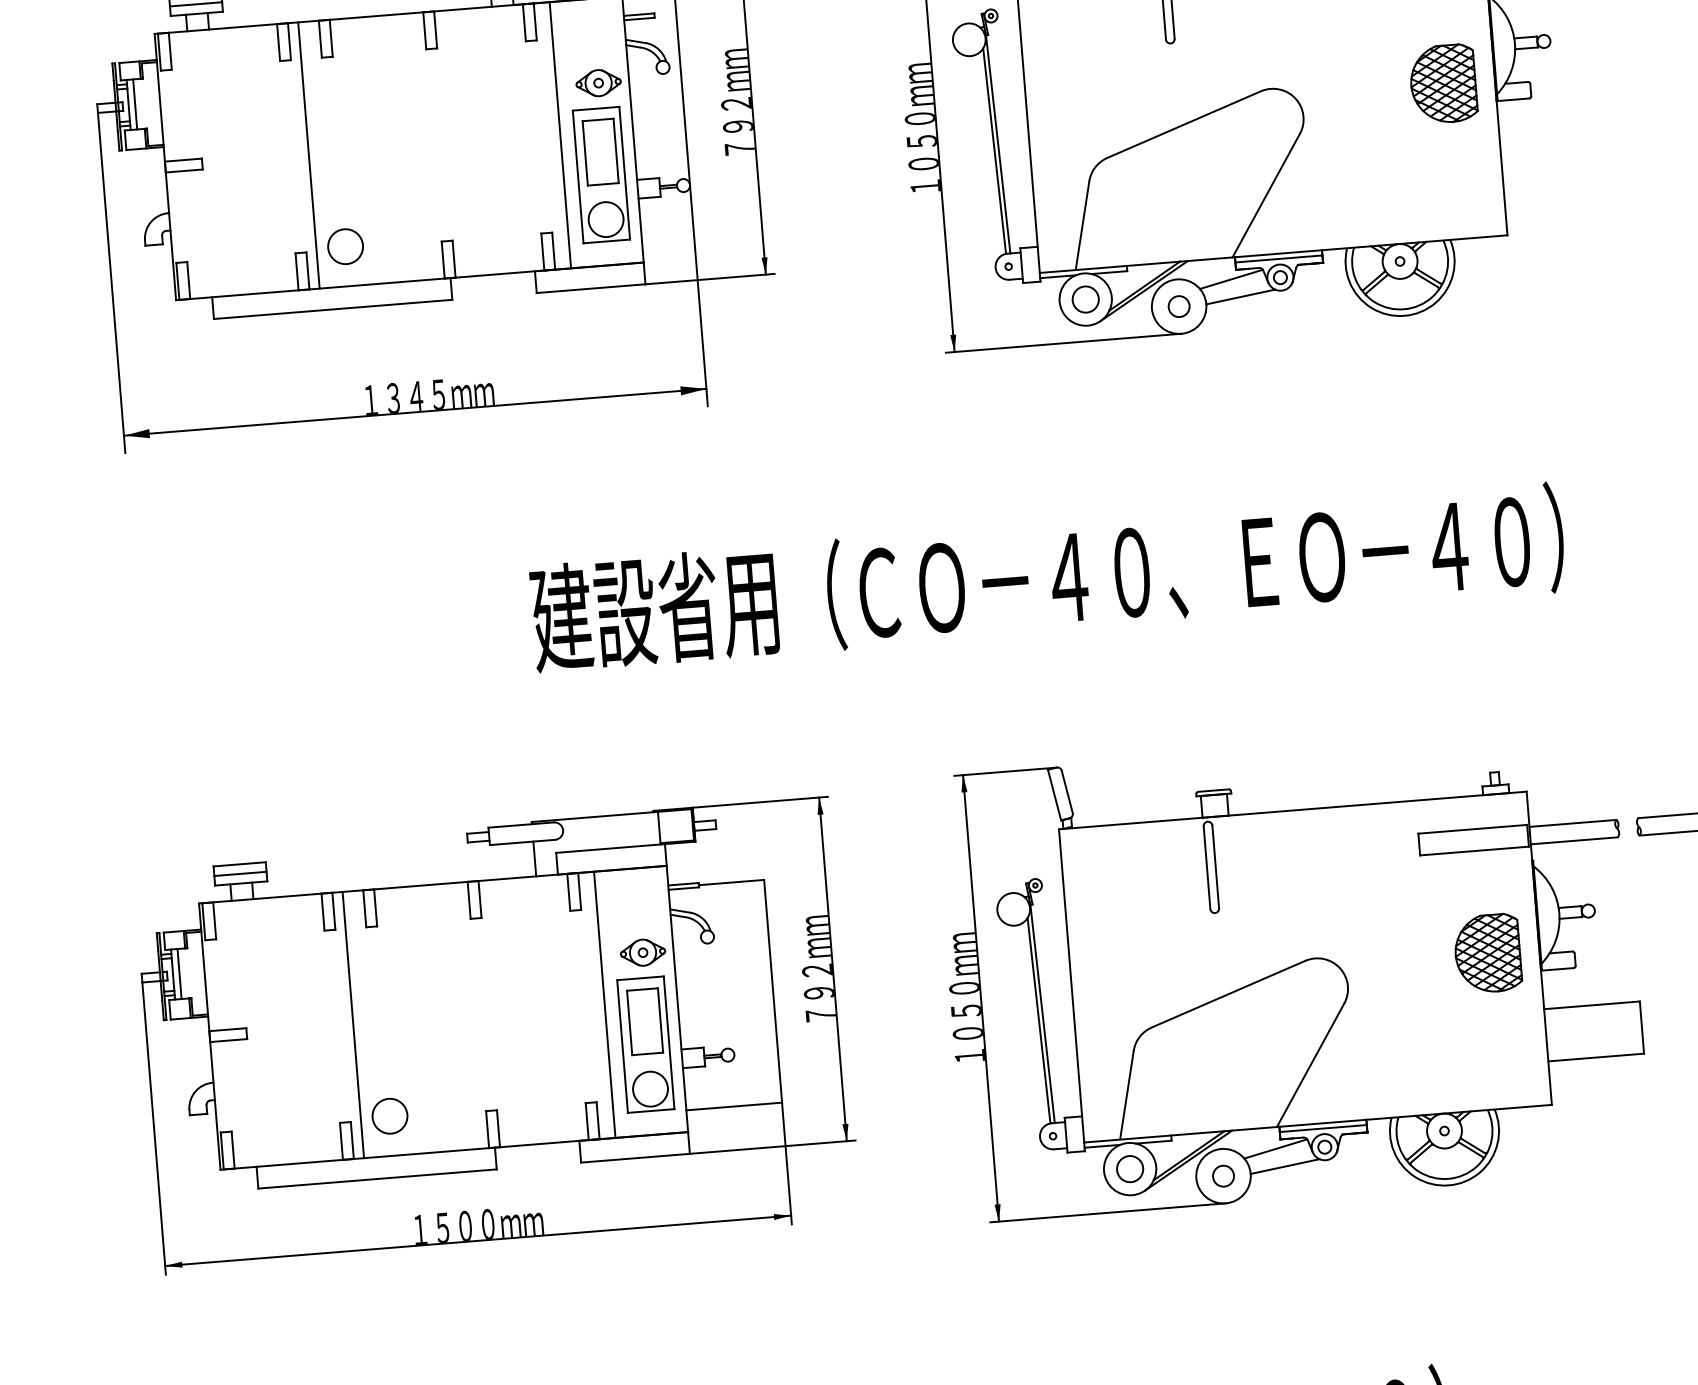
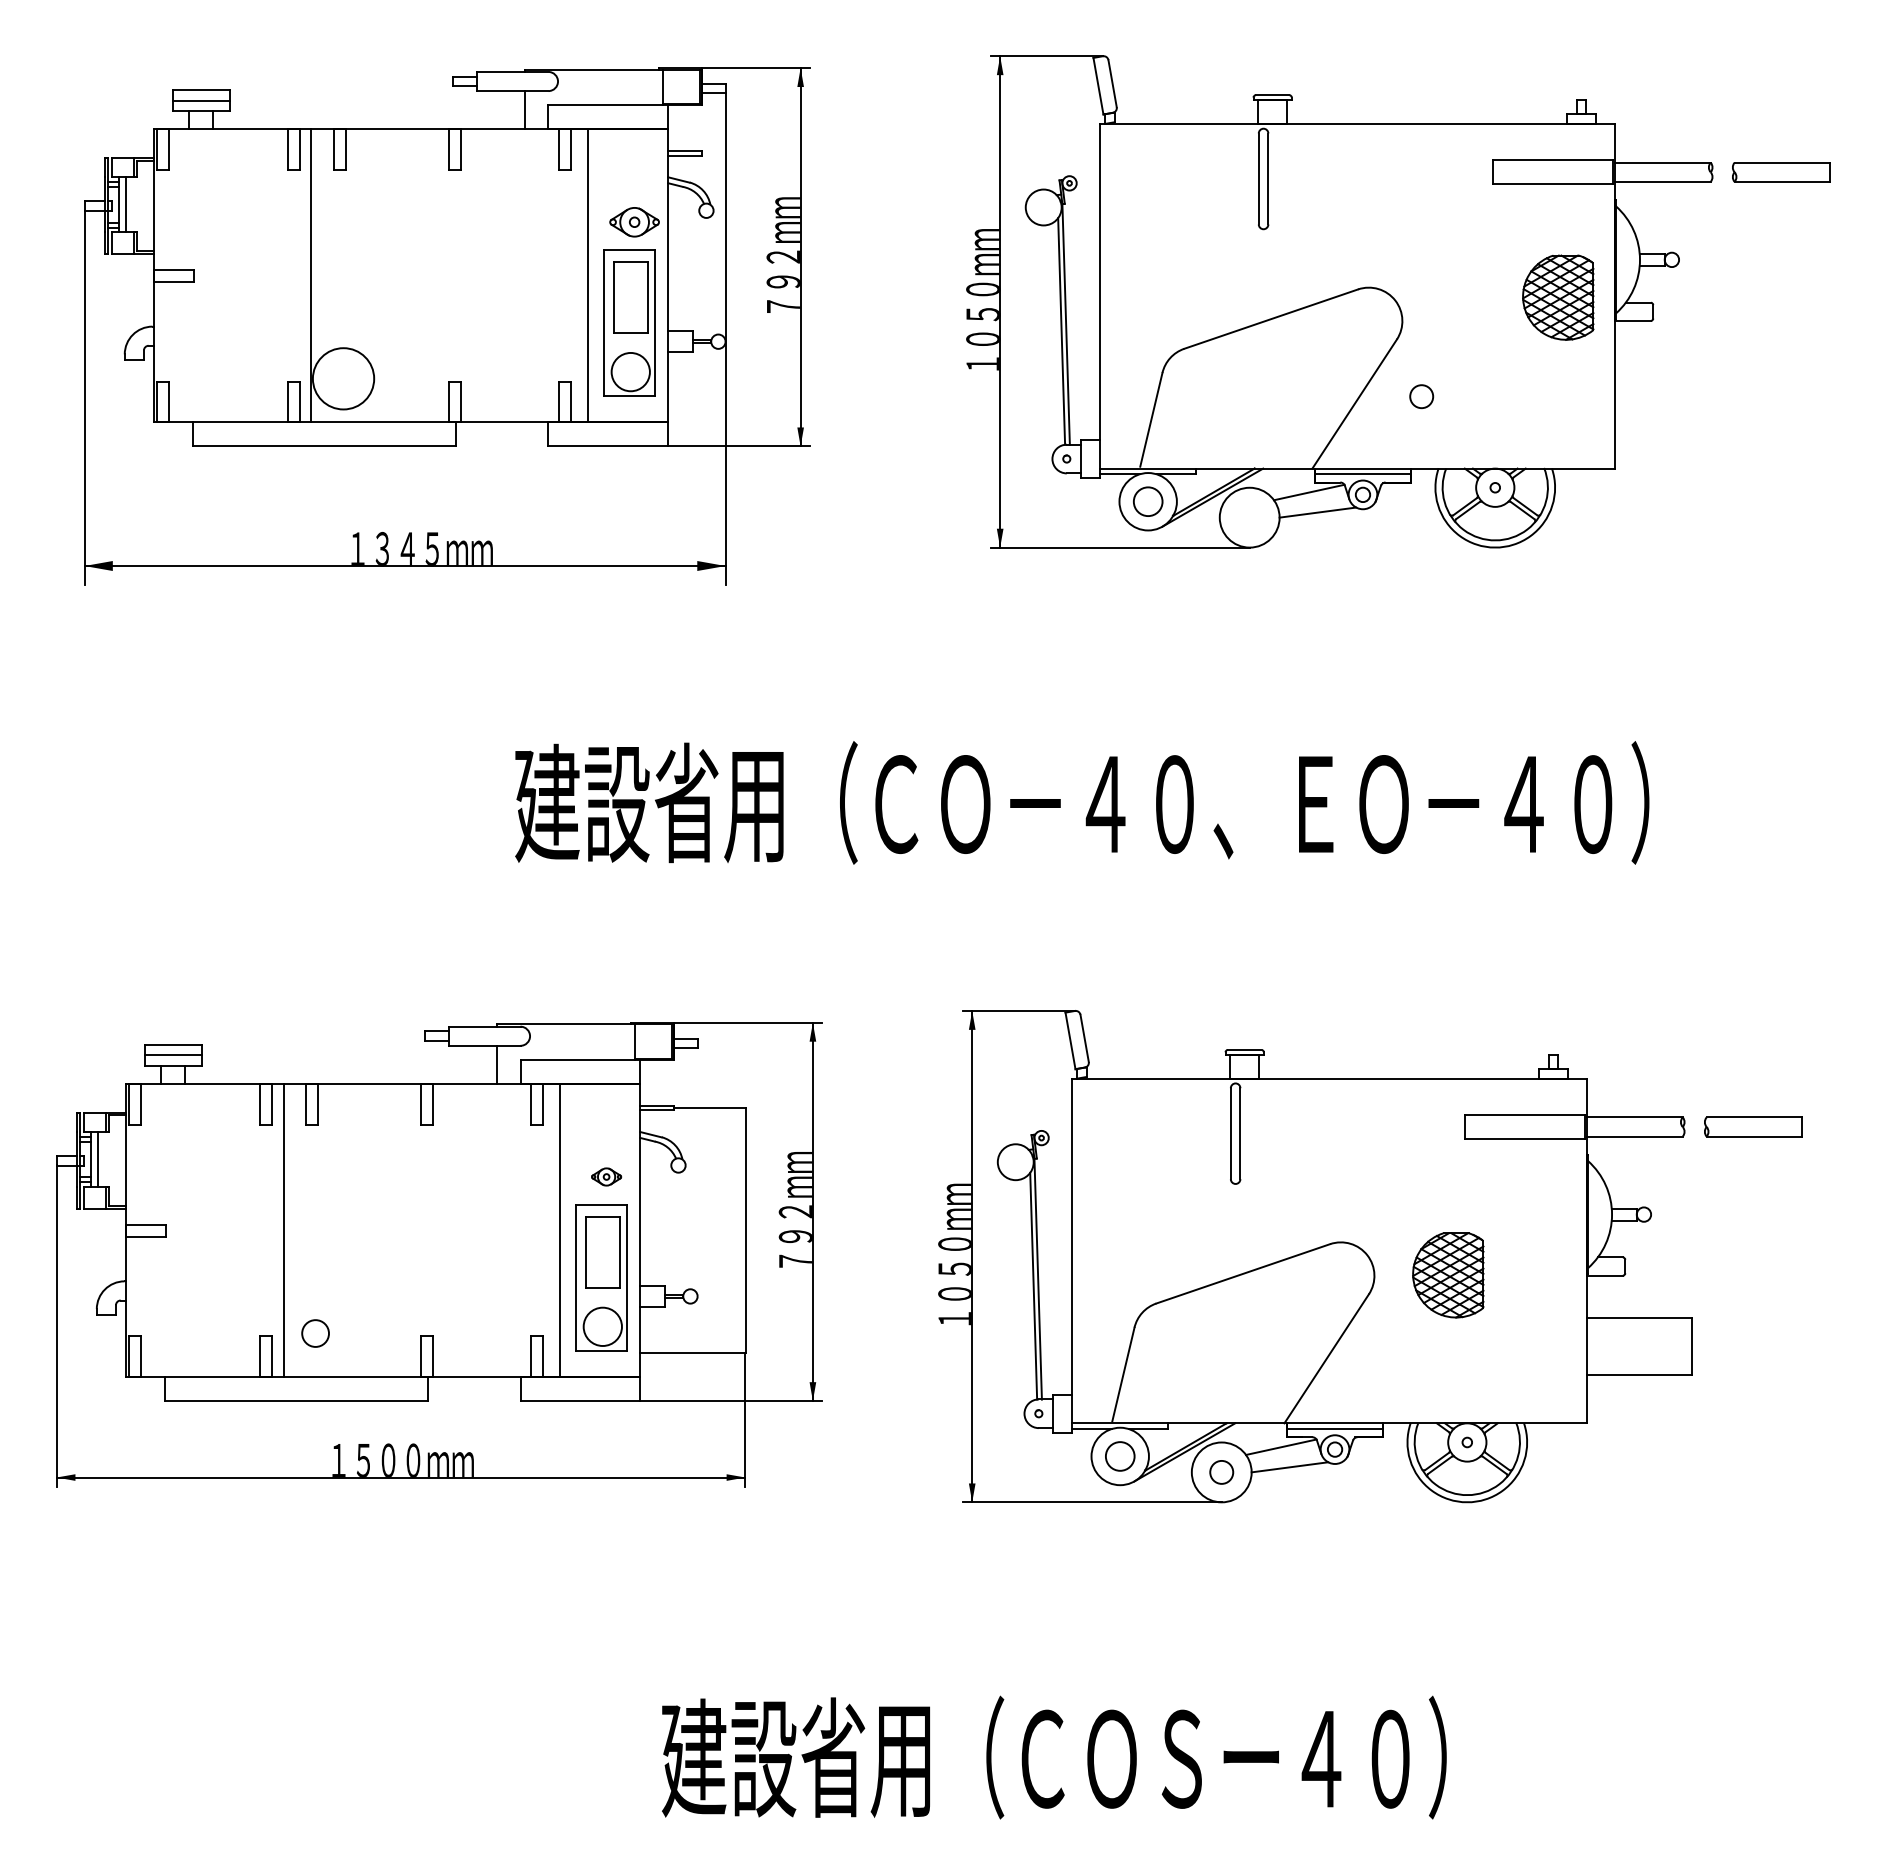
circle: (345, 246) -> (343, 378), size x1.6
circle: (1178, 306) -> (1421, 396), moved
part: (642, 952) -> (606, 1176), size x0.6
part: (1488, 953) -> (1448, 1275), moved
circle: (389, 1116) -> (315, 1333), size x0.7

